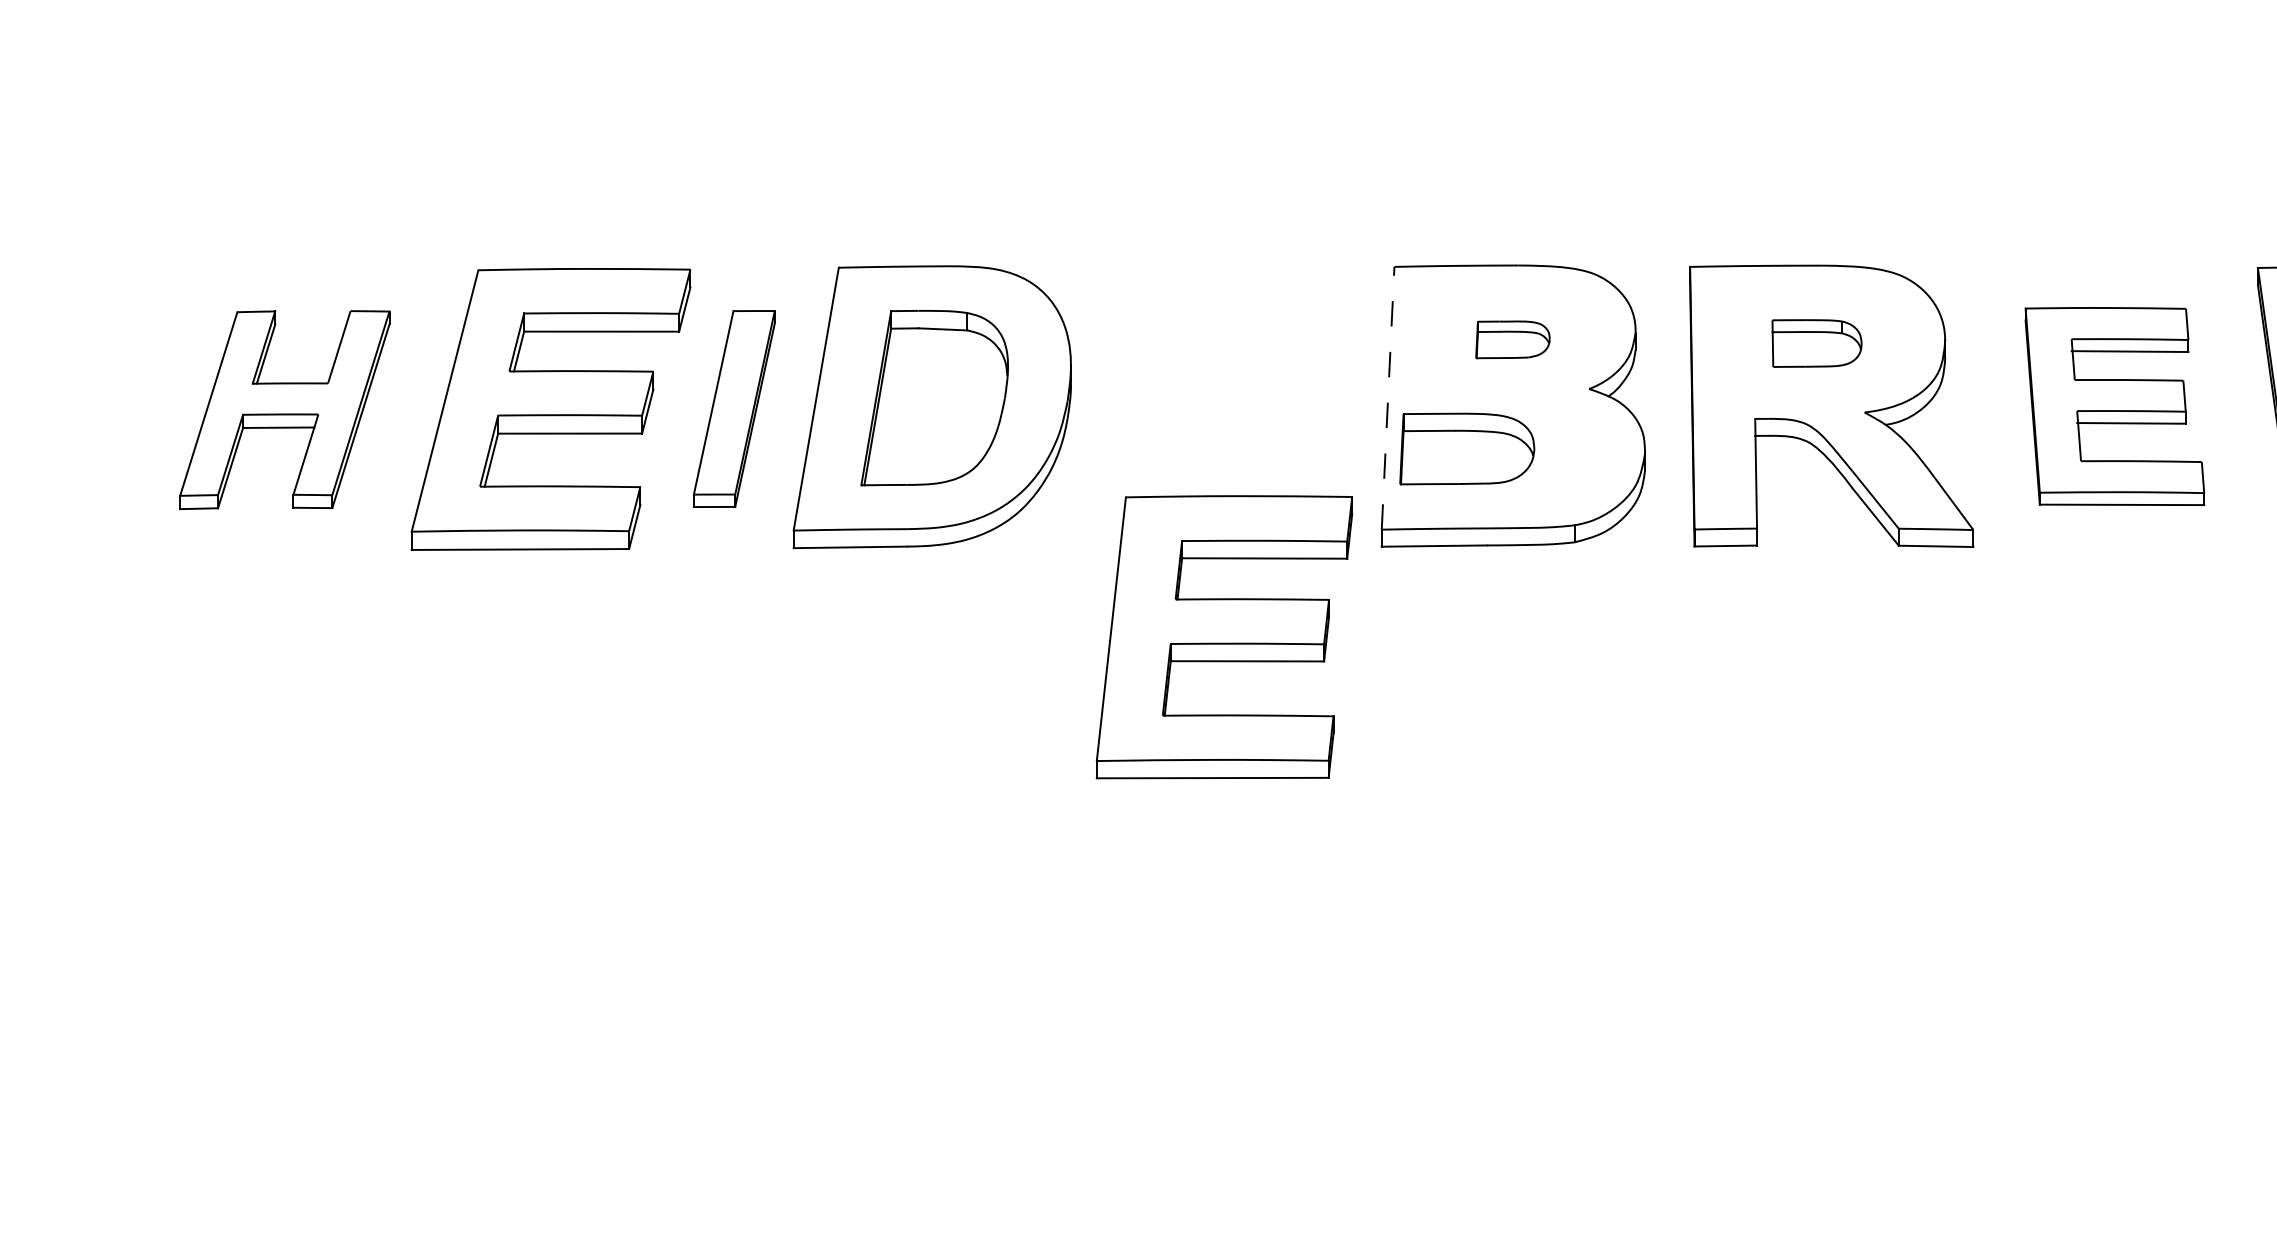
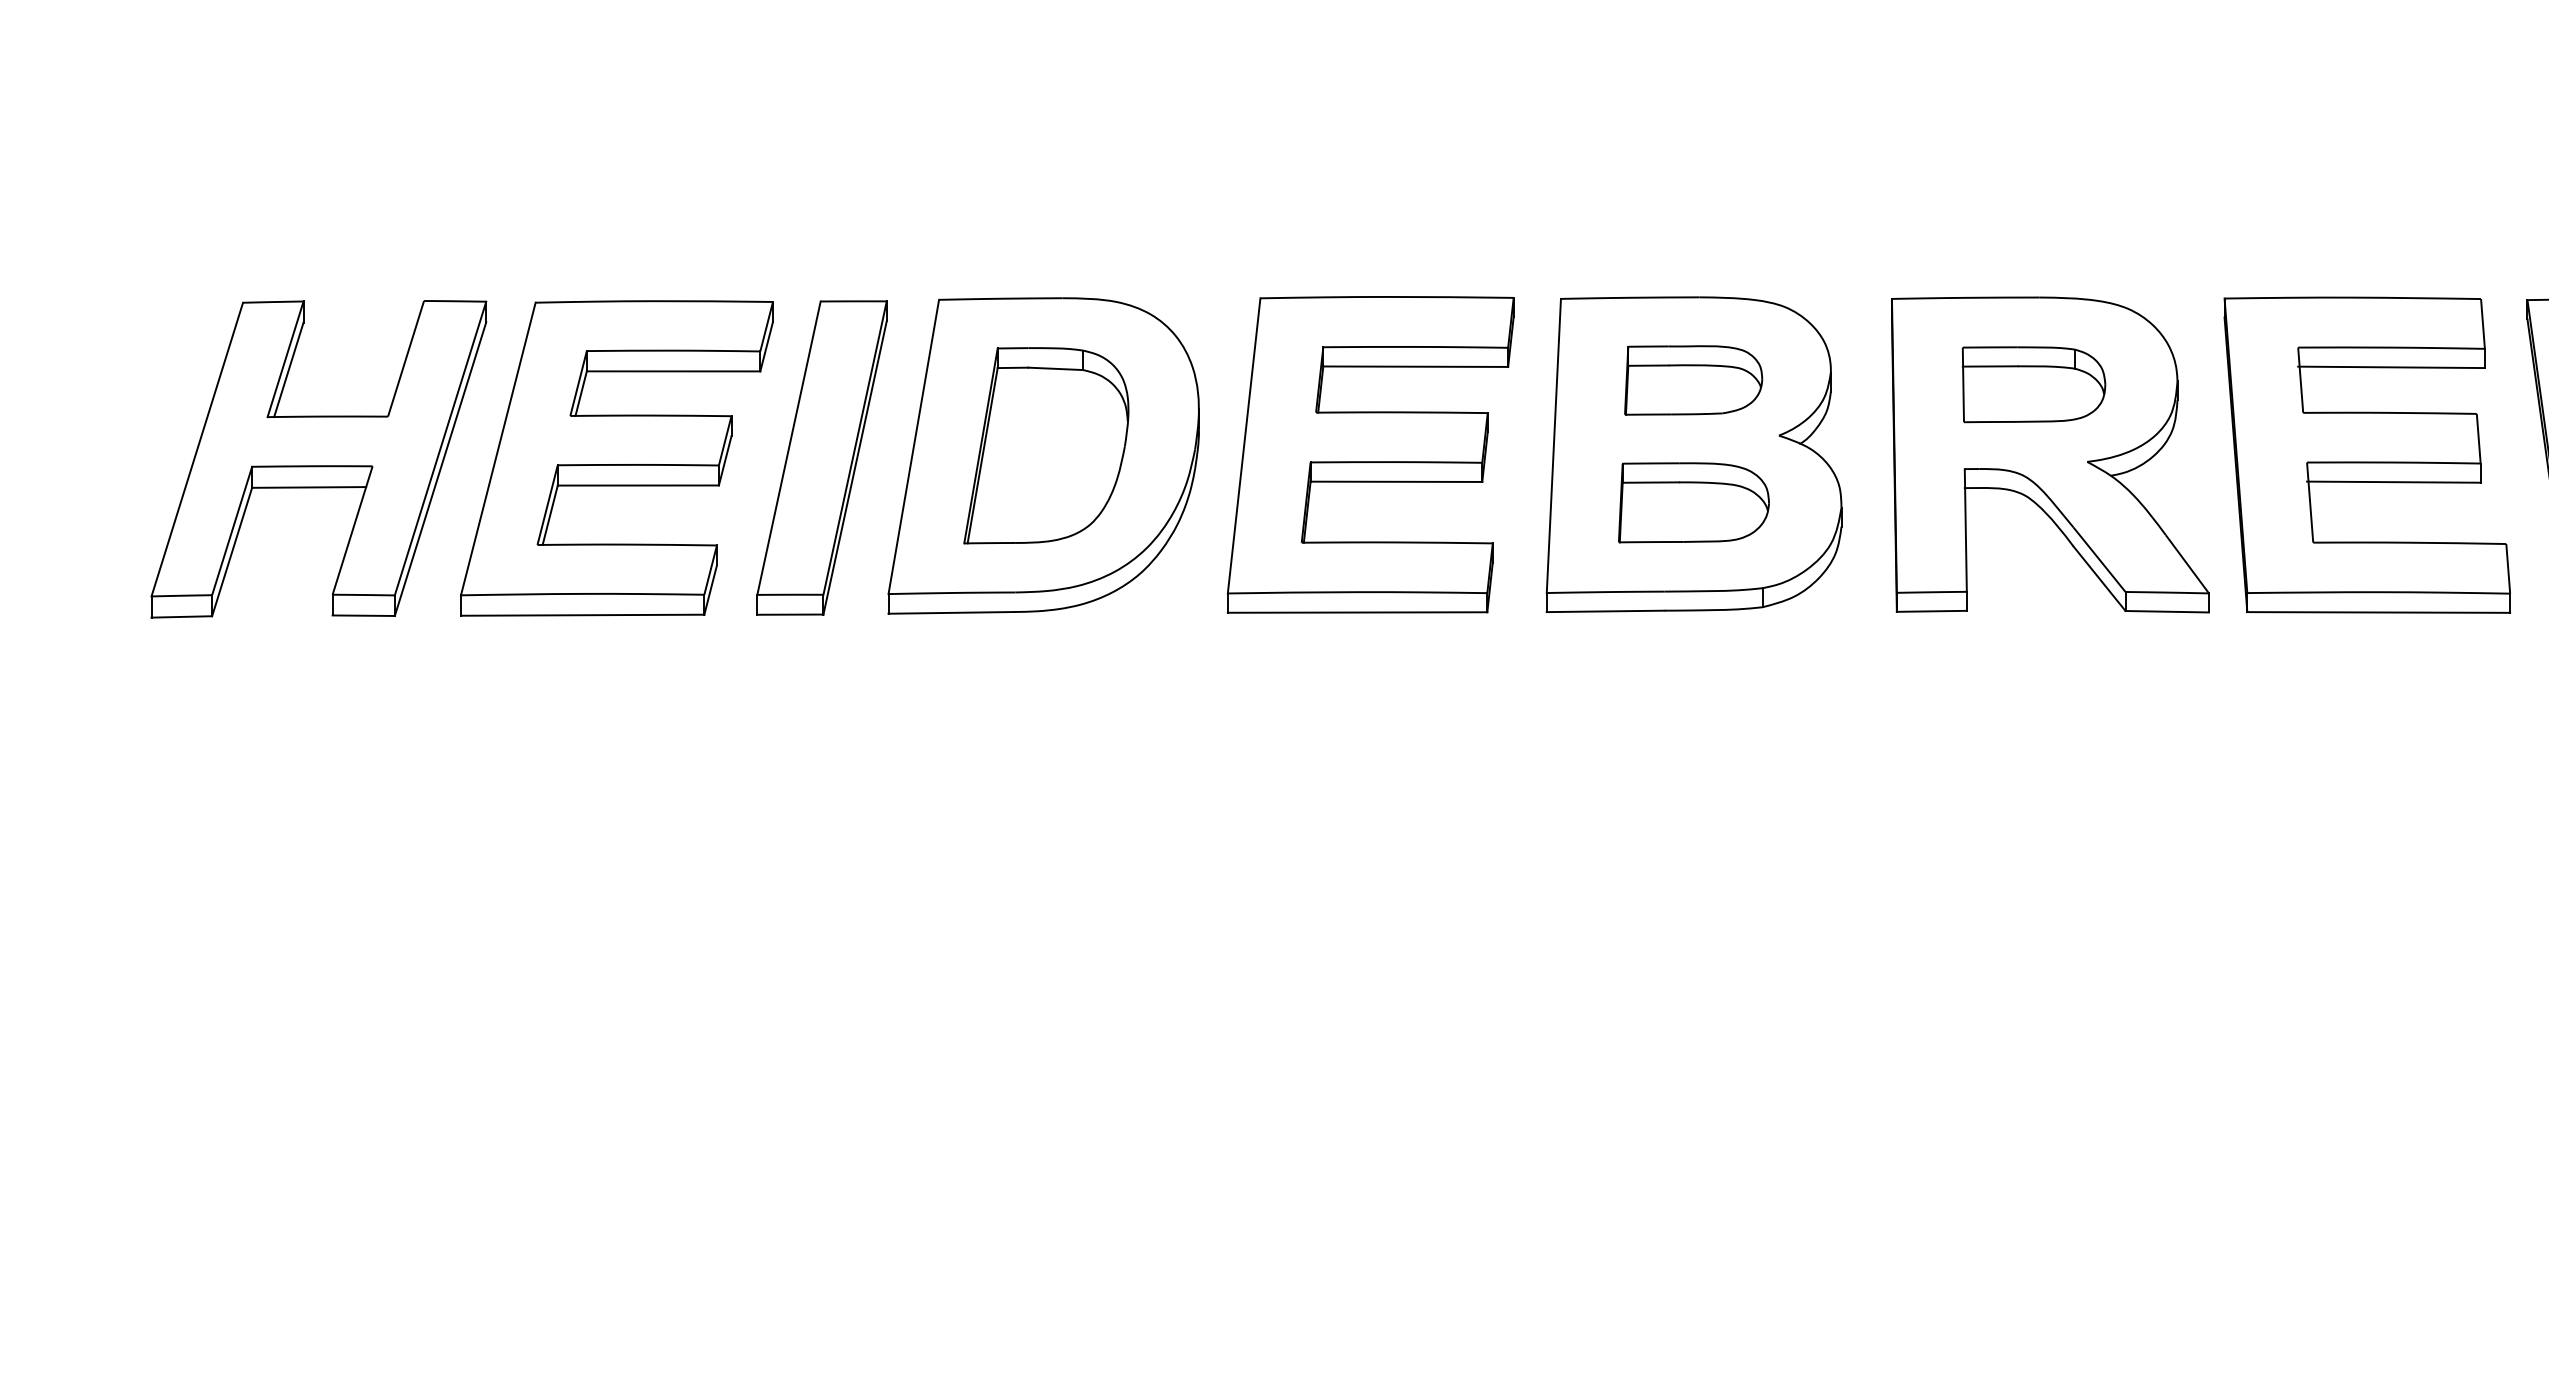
part: (1512, 339) -> (1693, 380), size x1.67
part: (1816, 343) -> (2033, 384), size x1.43
line: (1388, 398) -> (1554, 446), dashed -> solid
part: (2114, 406) -> (2366, 455), size x1.43
part: (734, 408) -> (822, 457), size x1.43
part: (284, 409) -> (318, 458), size x1.43
part: (1467, 448) -> (1694, 502), moved
part: (1224, 637) -> (1370, 455), moved

